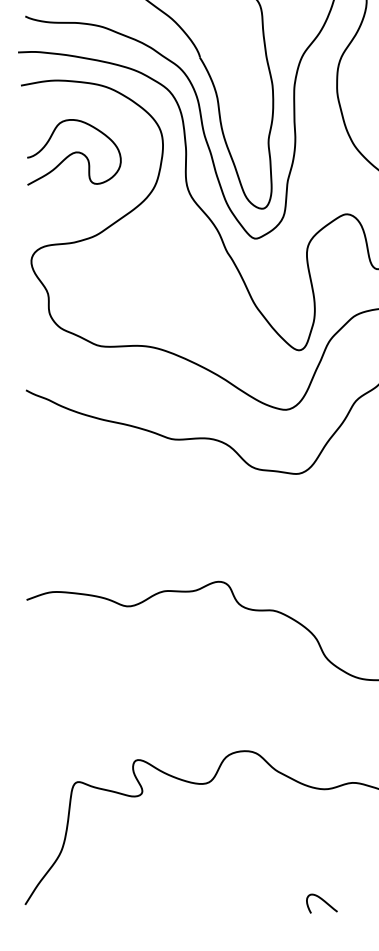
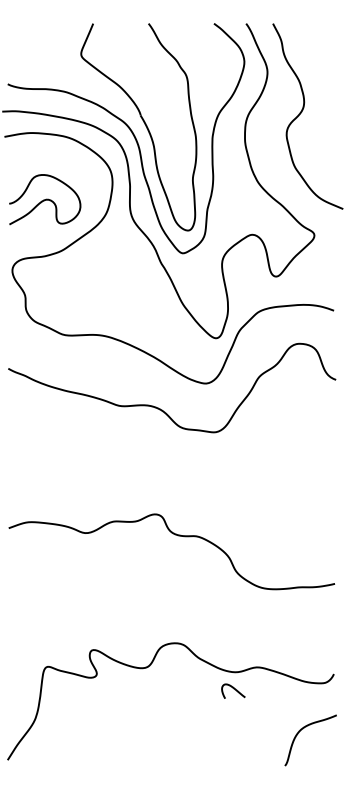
curve: (74, 152) -> (45, 199), moved
curve: (321, 901) -> (233, 689), moved

